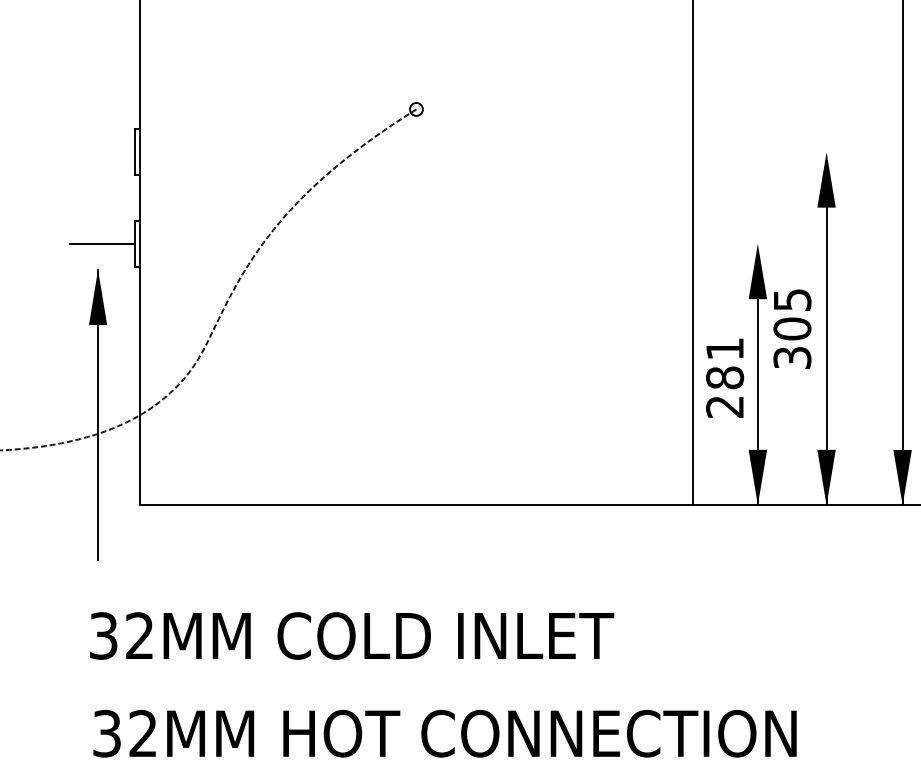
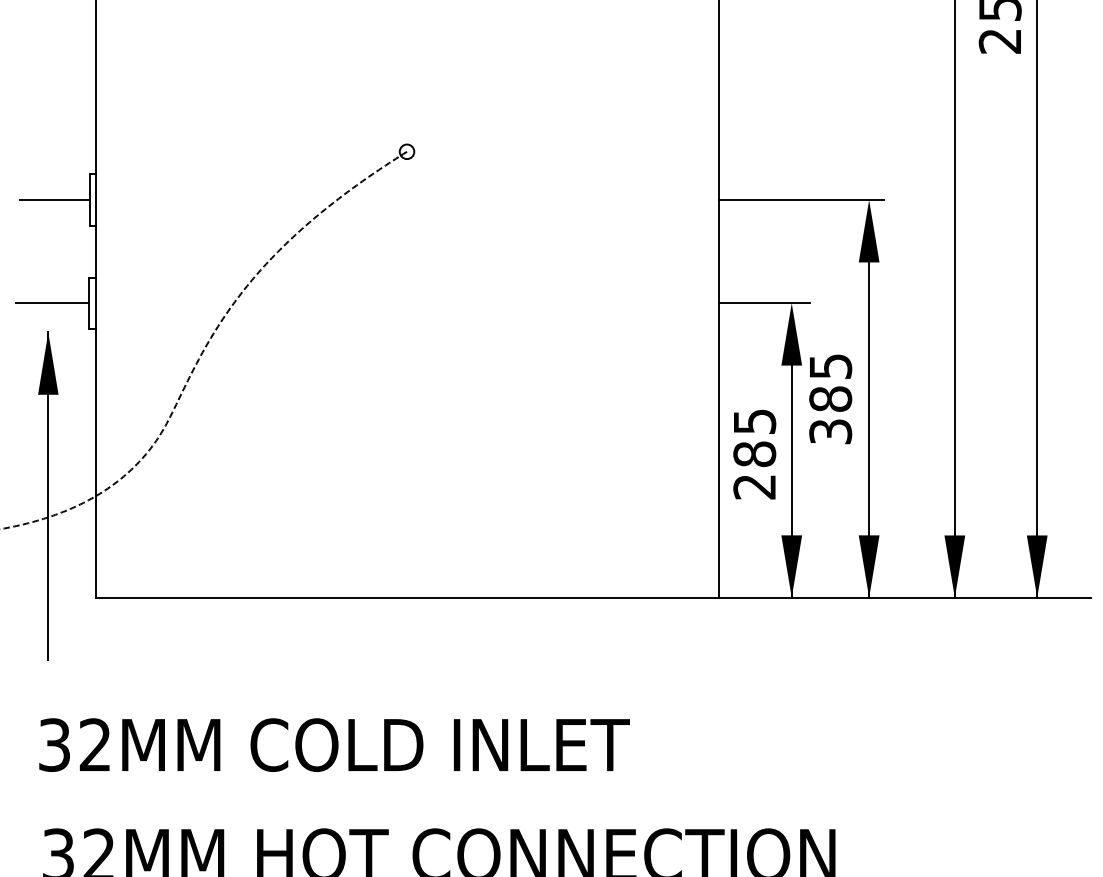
line: (103, 151) -> (54, 199), added
line: (766, 152) -> (801, 200), added
line: (732, 244) -> (763, 303), added
text: (792, 328) -> (830, 398), 305 -> 385
text: (725, 348) -> (755, 421), 281 -> 285

